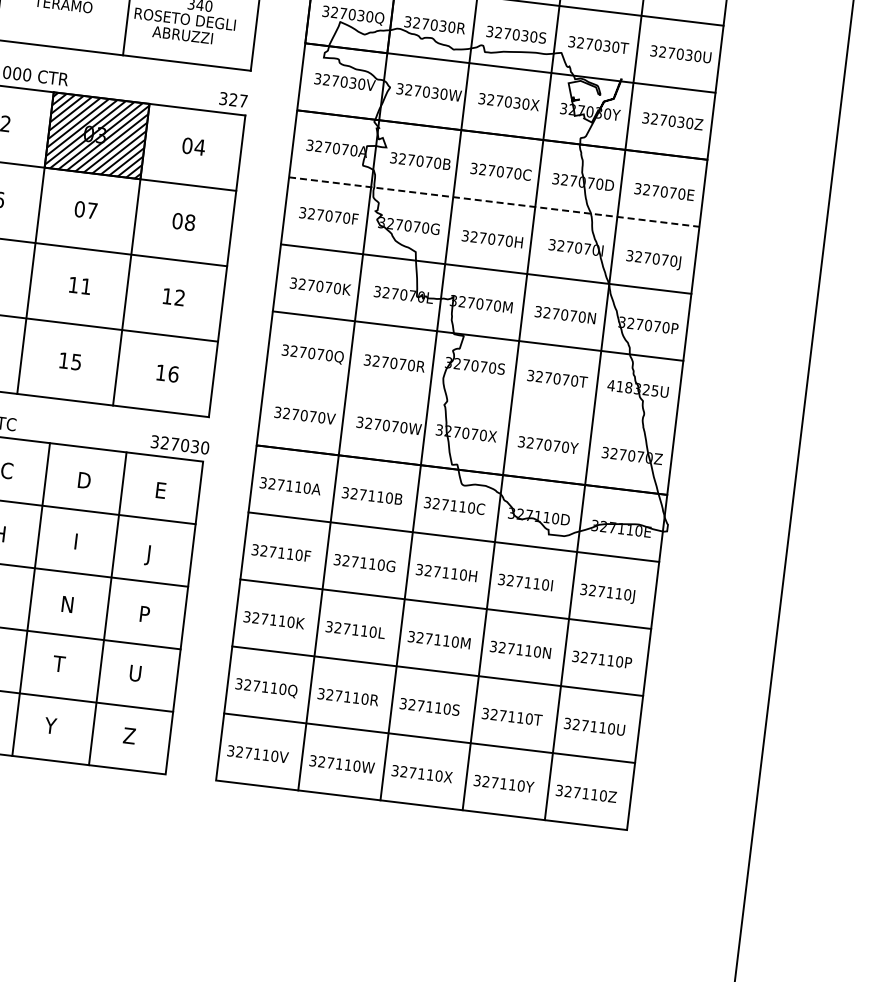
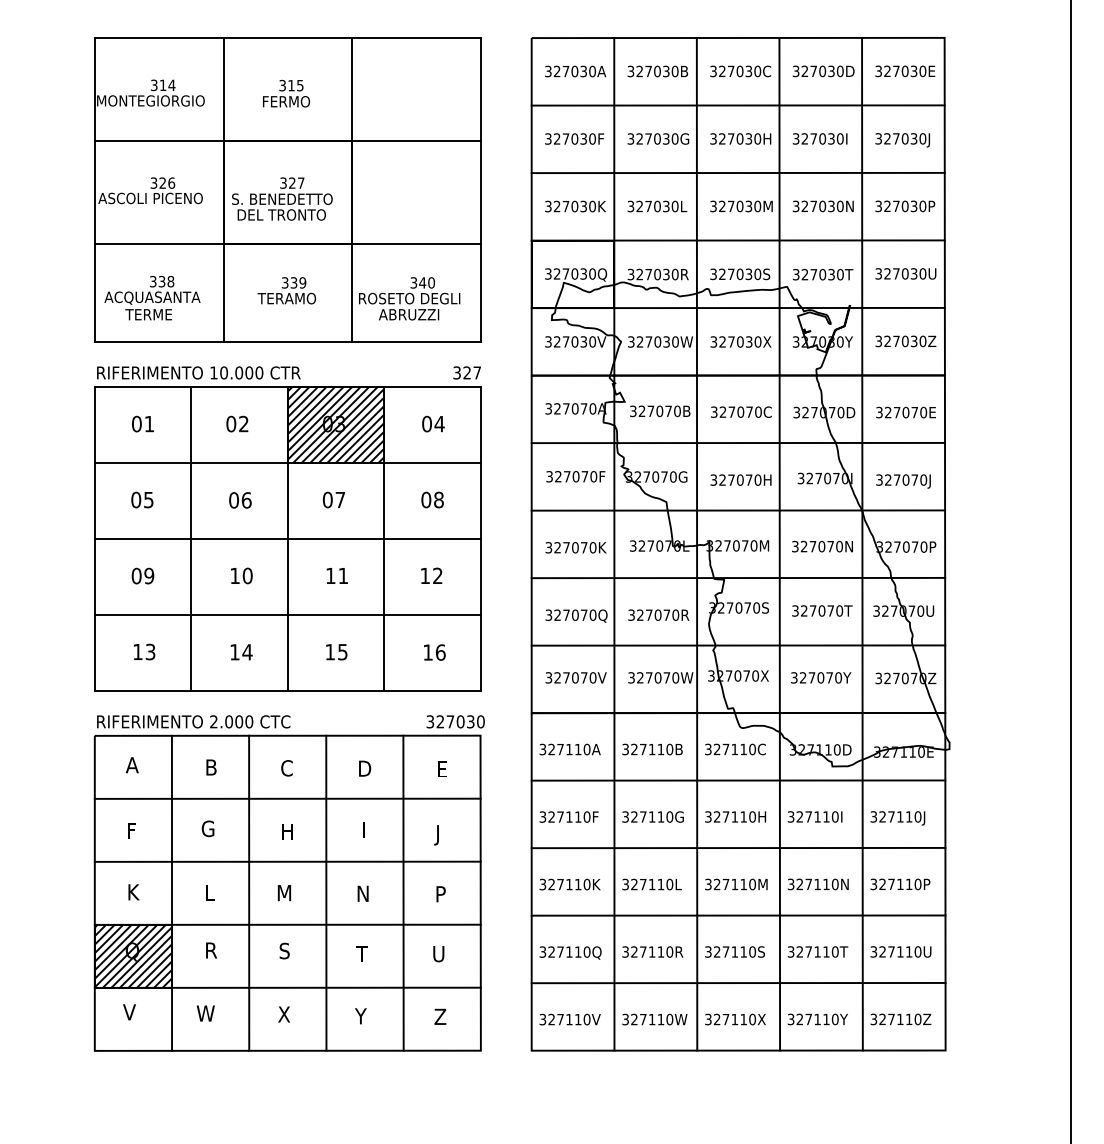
line: (494, 202) -> (738, 443), dashed -> solid
text: (633, 387) -> (898, 610), 418325U -> 327070U
line: (470, 403) -> (738, 645), added

